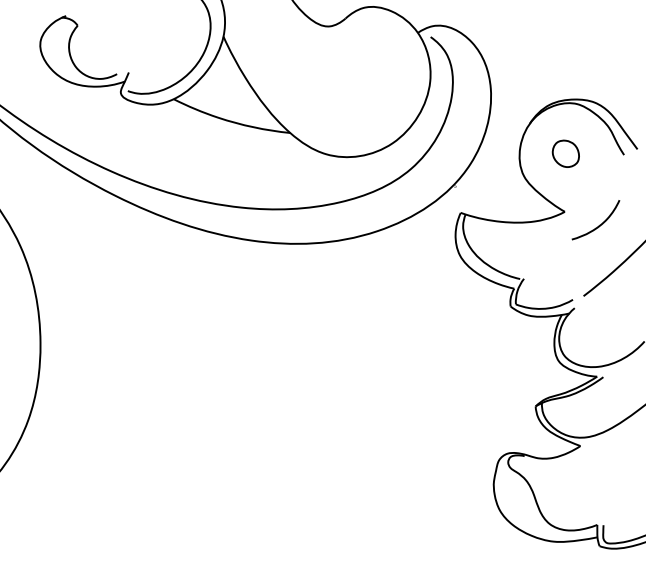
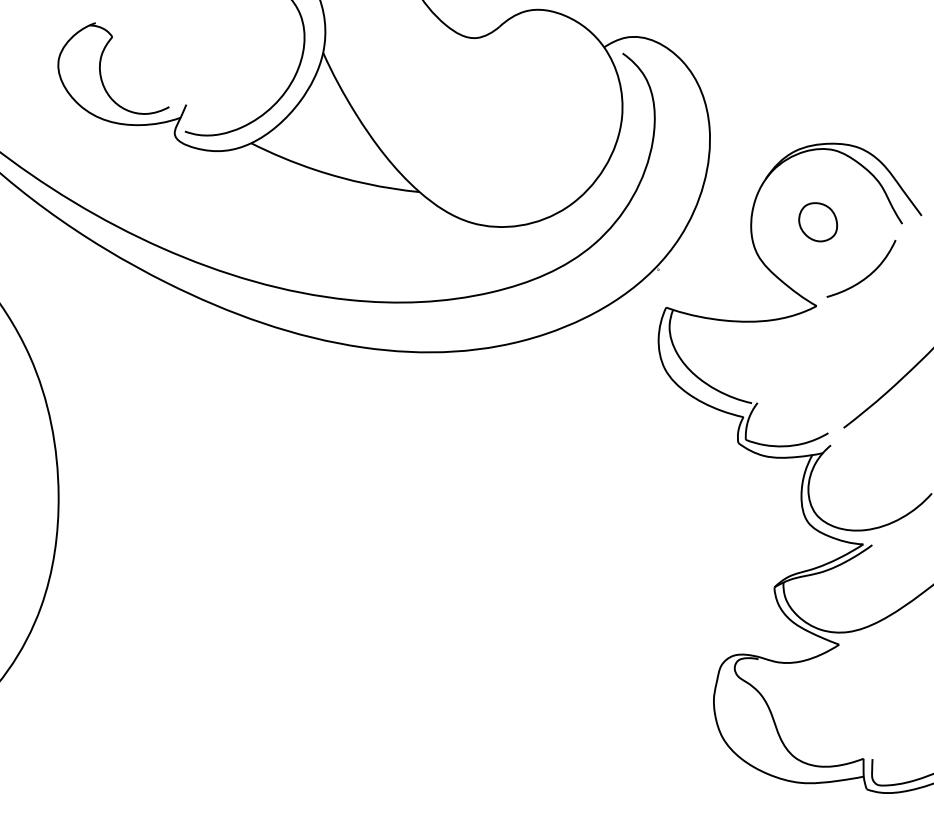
curve: (599, 224) -> (866, 275), moved

